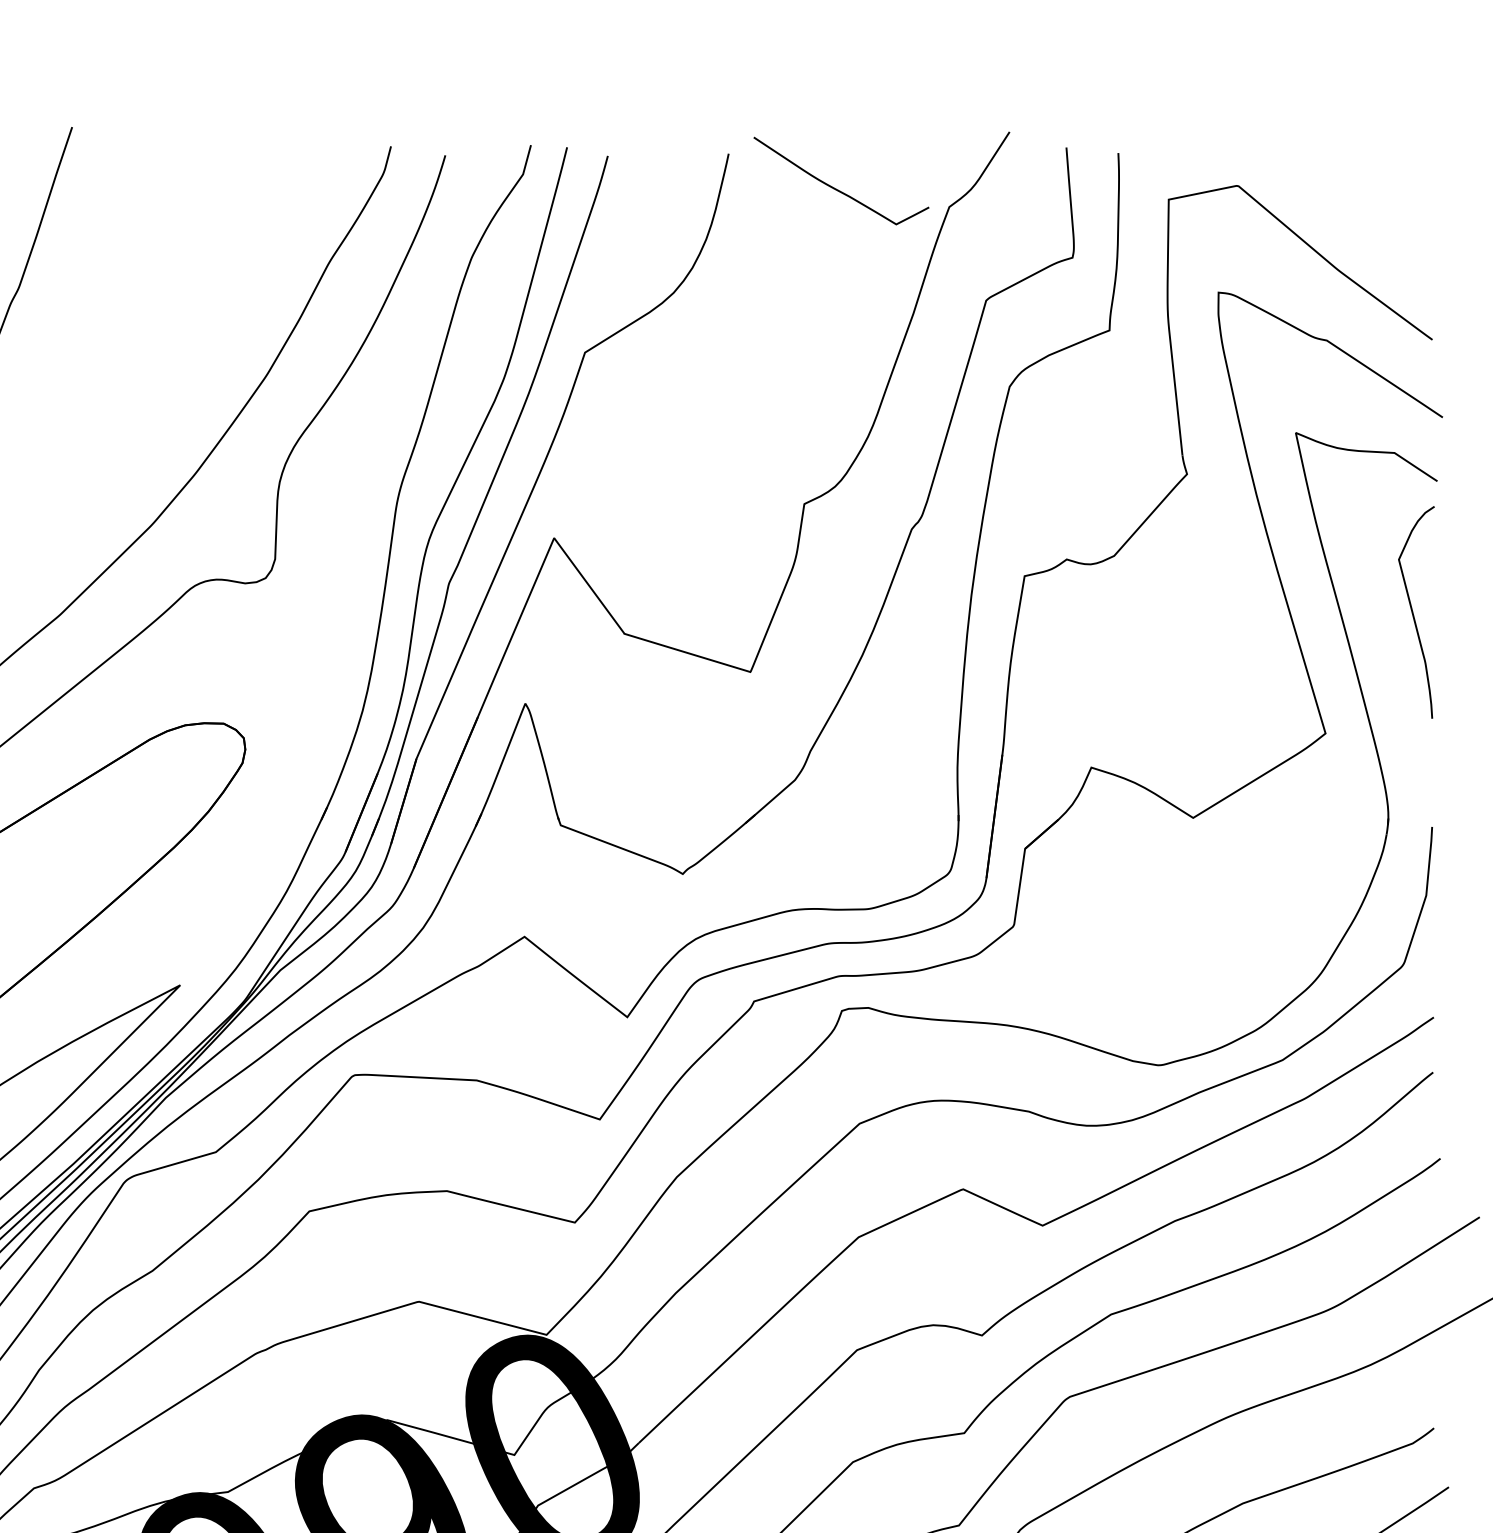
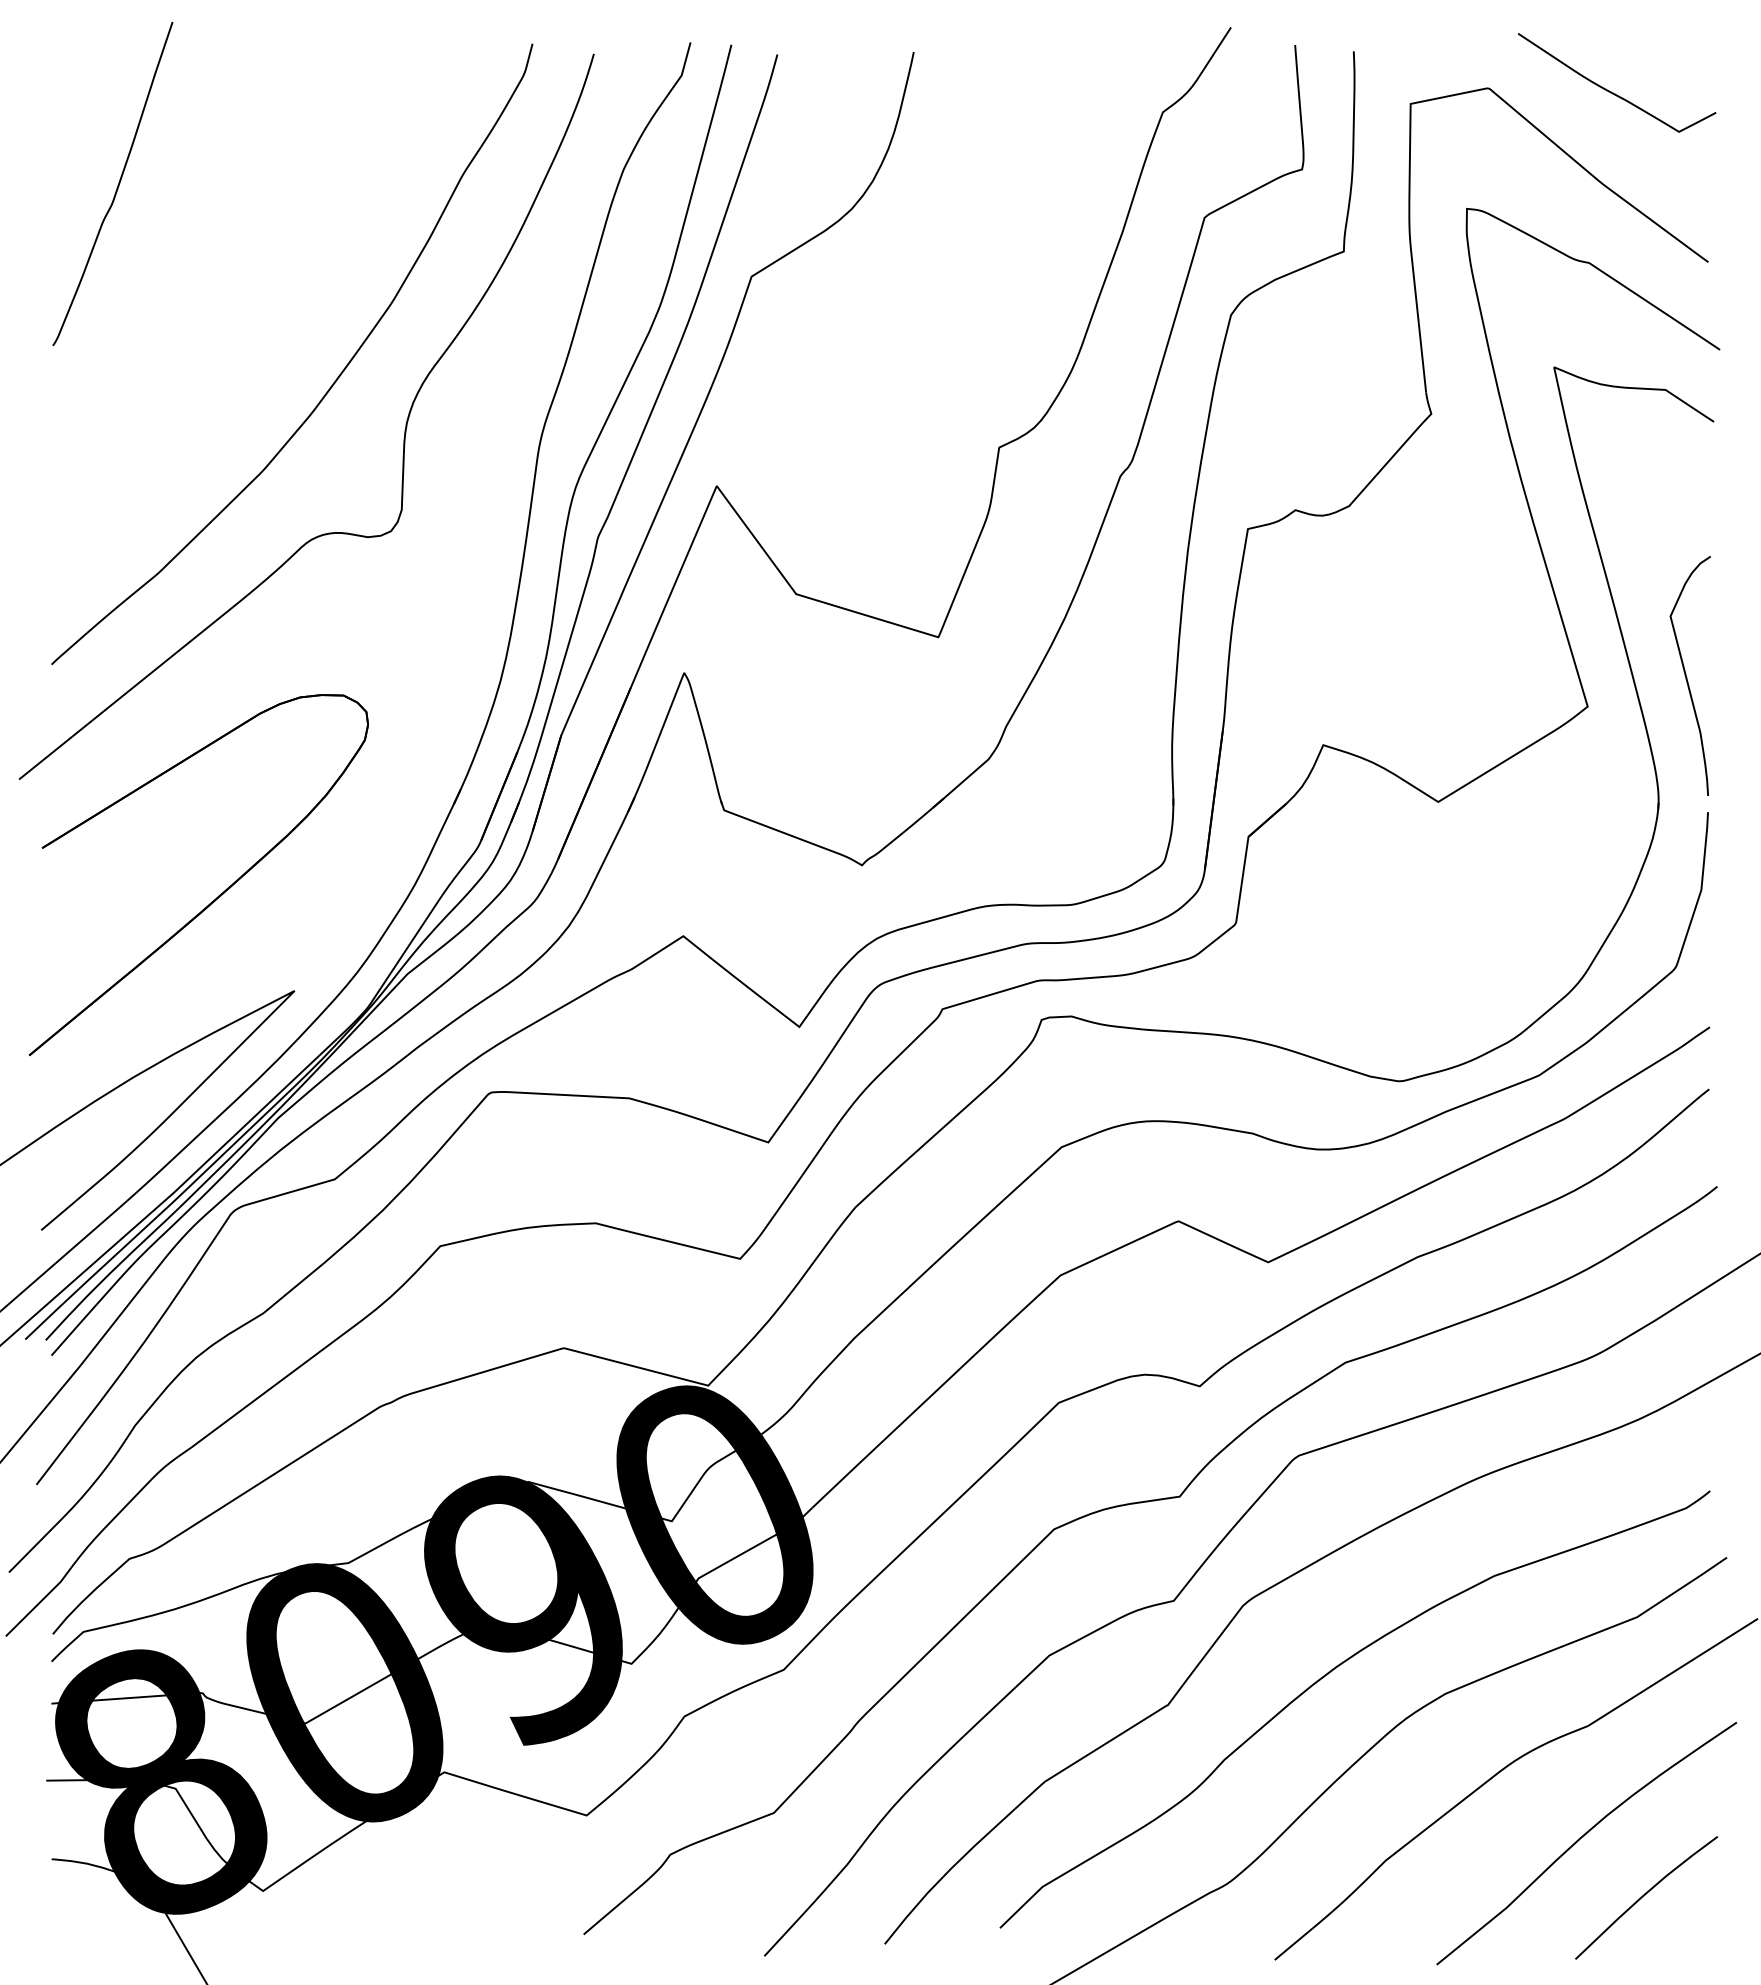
curve: (836, 188) -> (1611, 91), moved
curve: (1413, 613) -> (1687, 677), moved

